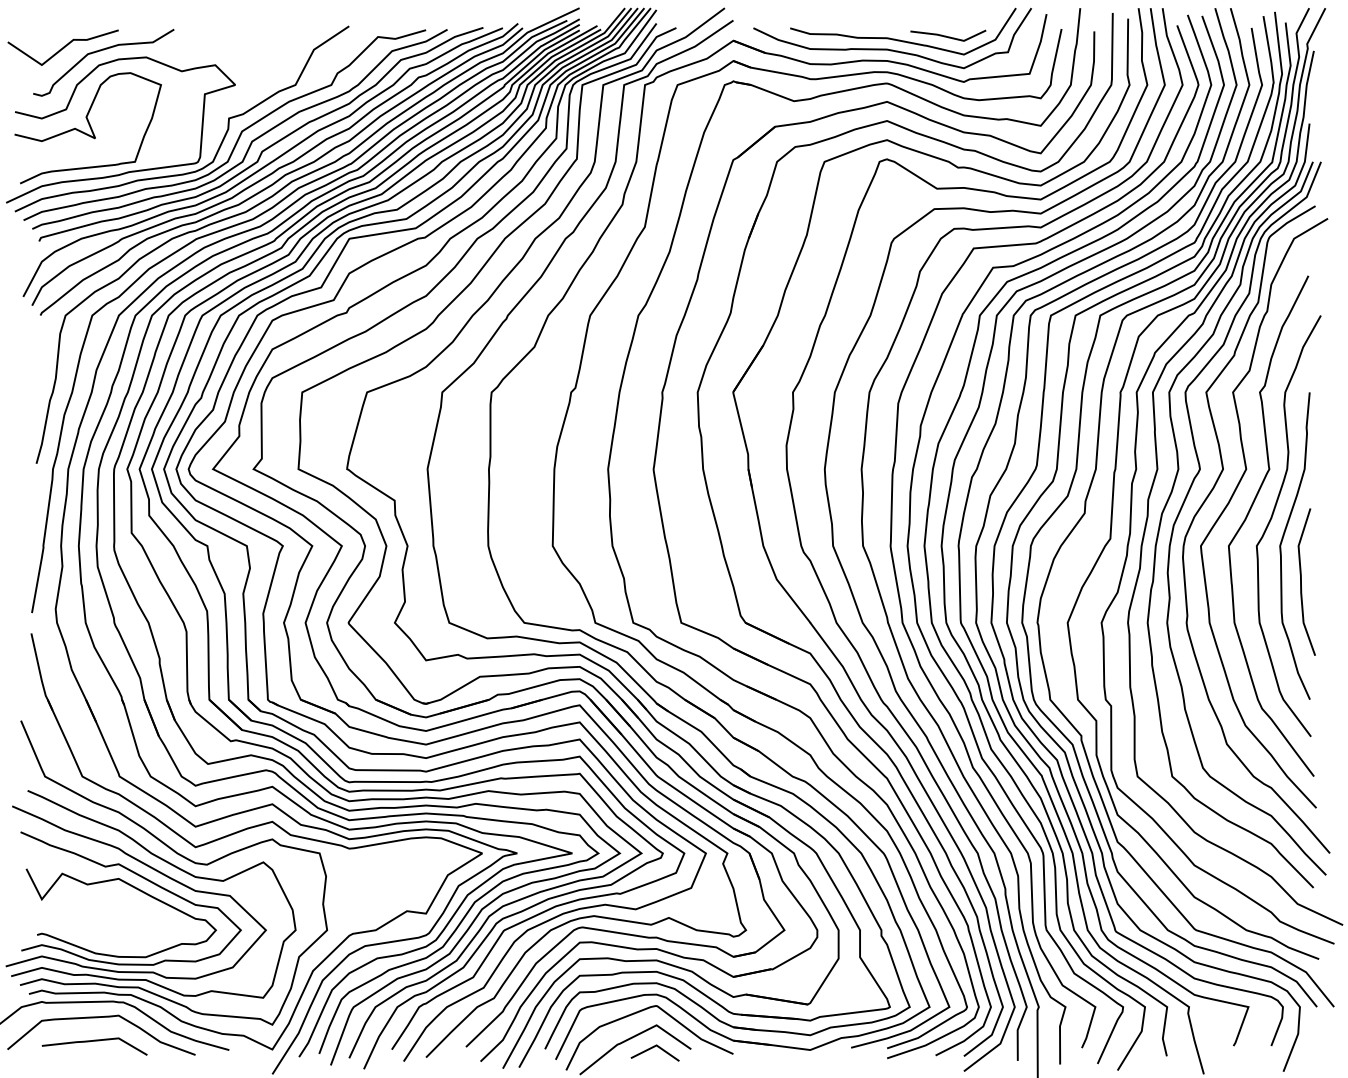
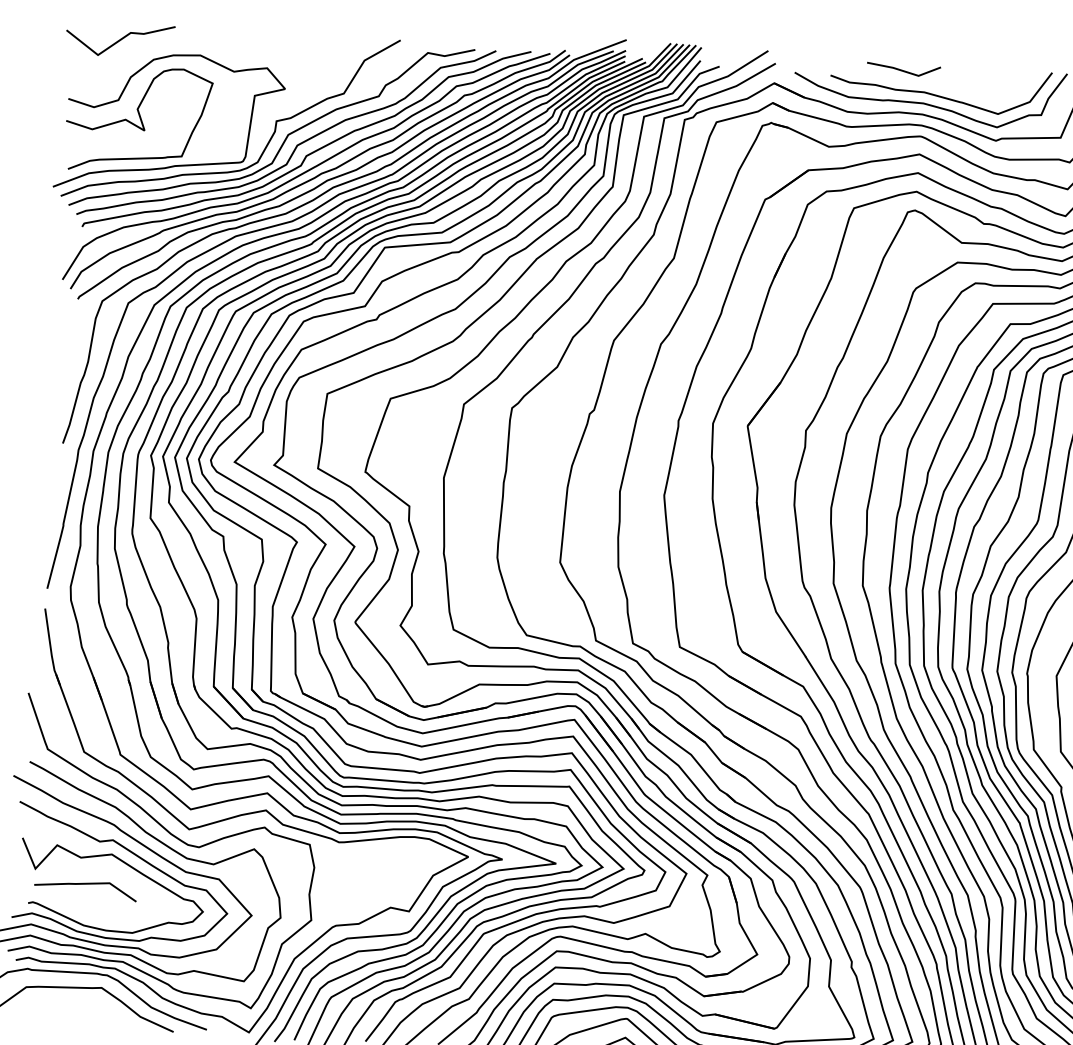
line: (948, 36) -> (903, 70), moved
curve: (100, 51) -> (156, 46), removed
line: (94, 1041) -> (85, 884), moved

